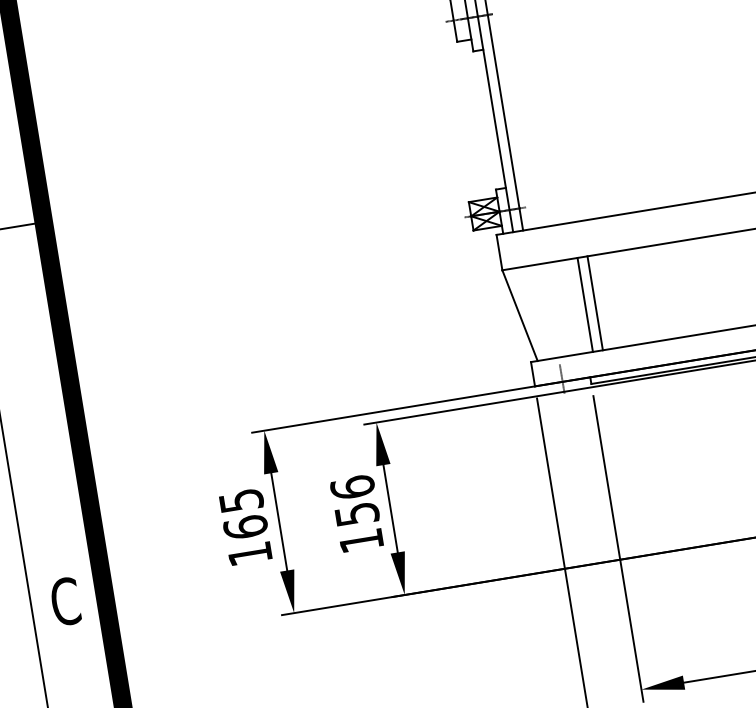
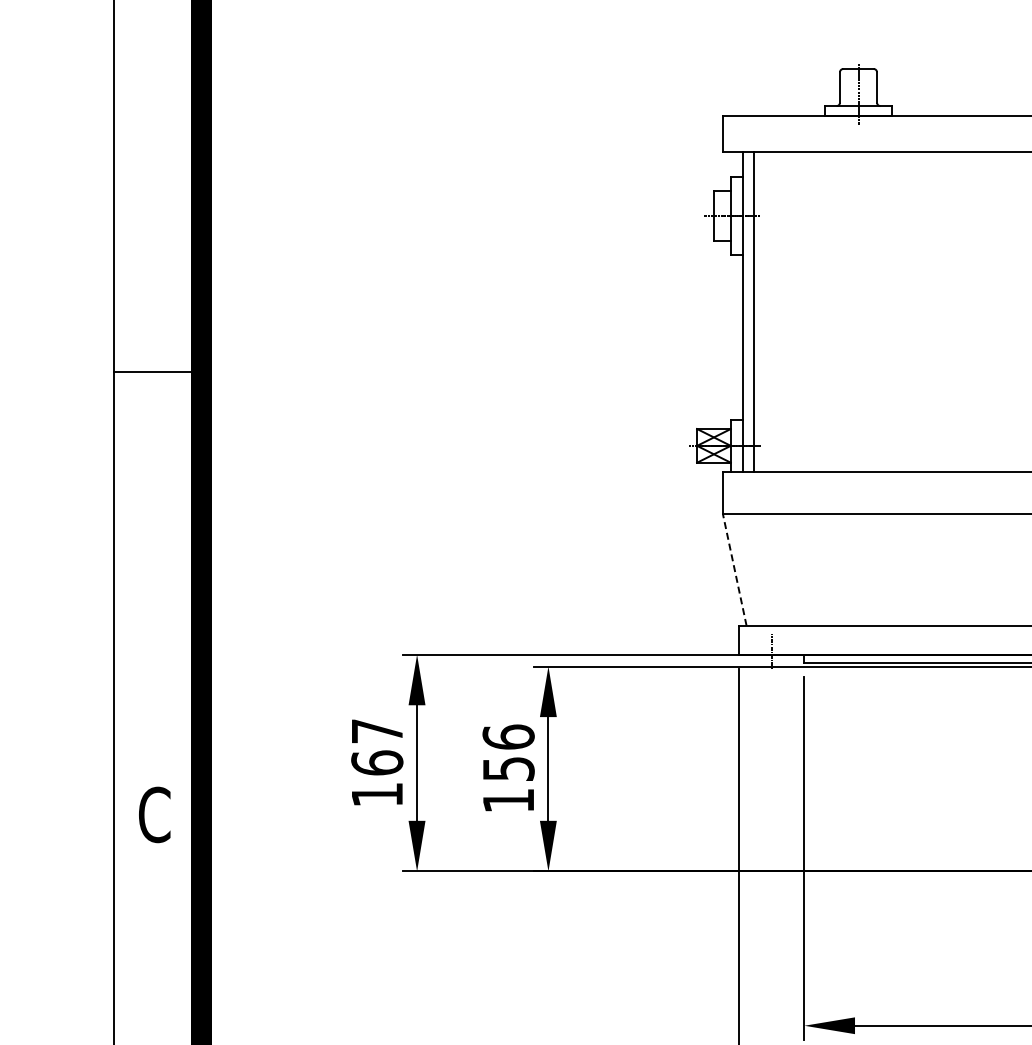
line: (595, 302) -> (824, 569), removed
line: (585, 304) -> (812, 569), removed
line: (519, 315) -> (734, 569), solid -> dashed
text: (241, 500) -> (377, 731), 165 -> 167

